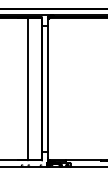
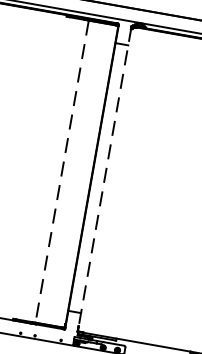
line: (28, 89) -> (62, 172), solid -> dashed
line: (47, 89) -> (103, 180), solid -> dashed

